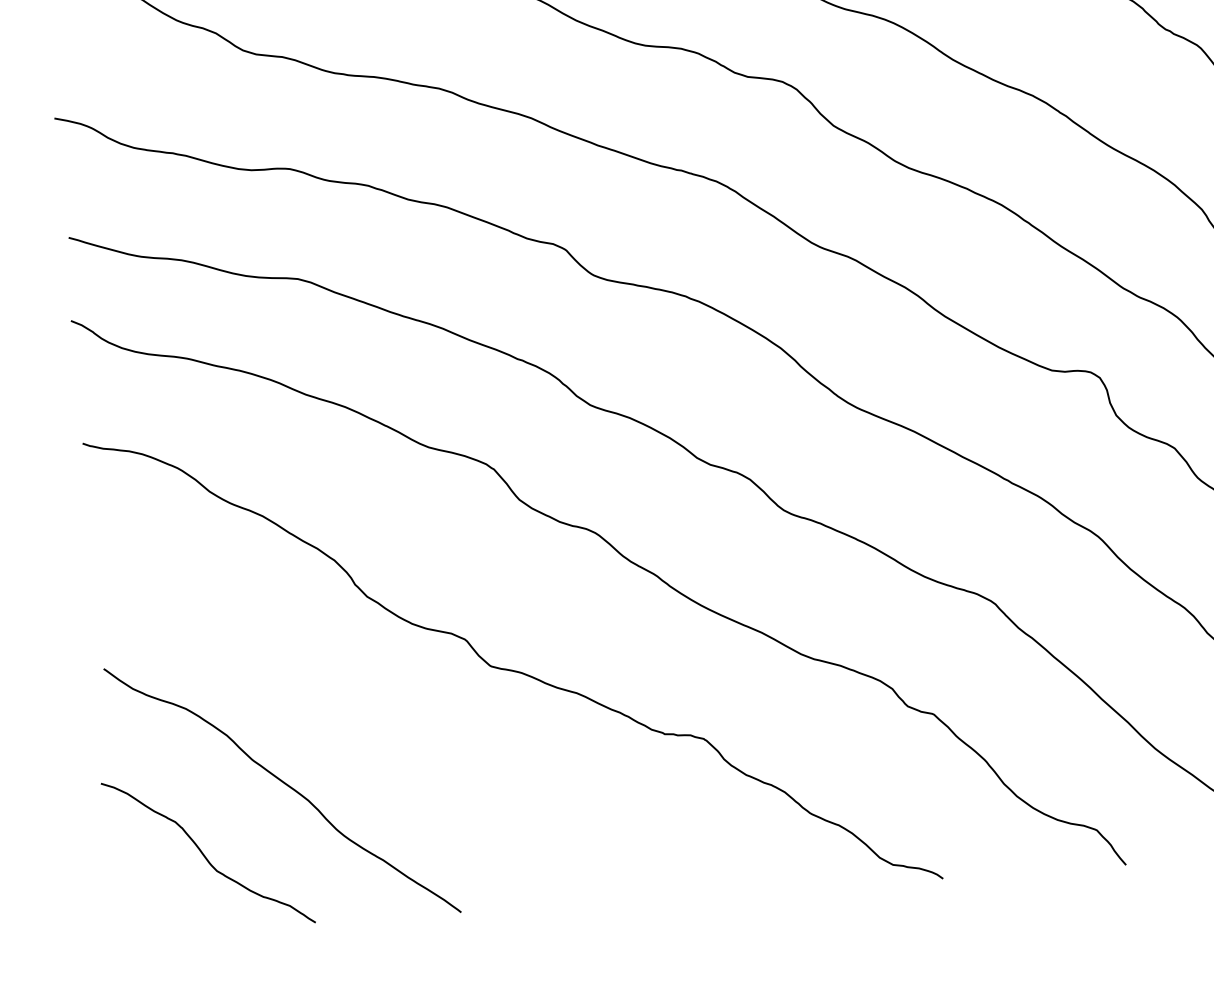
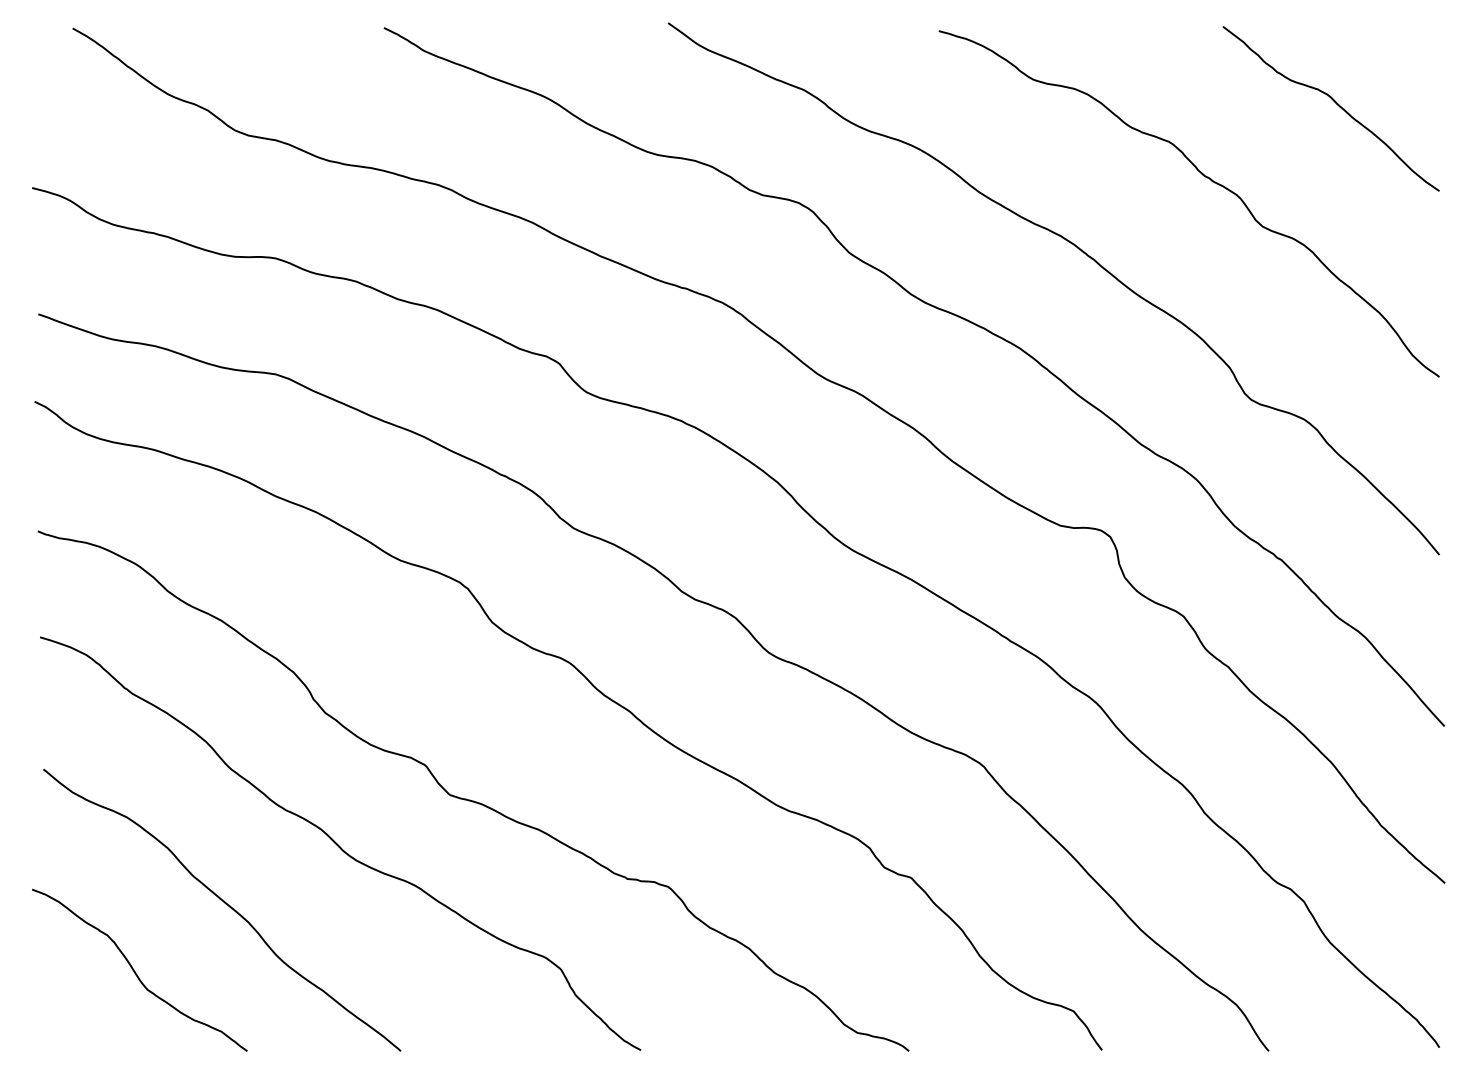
curve: (388, 720) -> (338, 844), added

